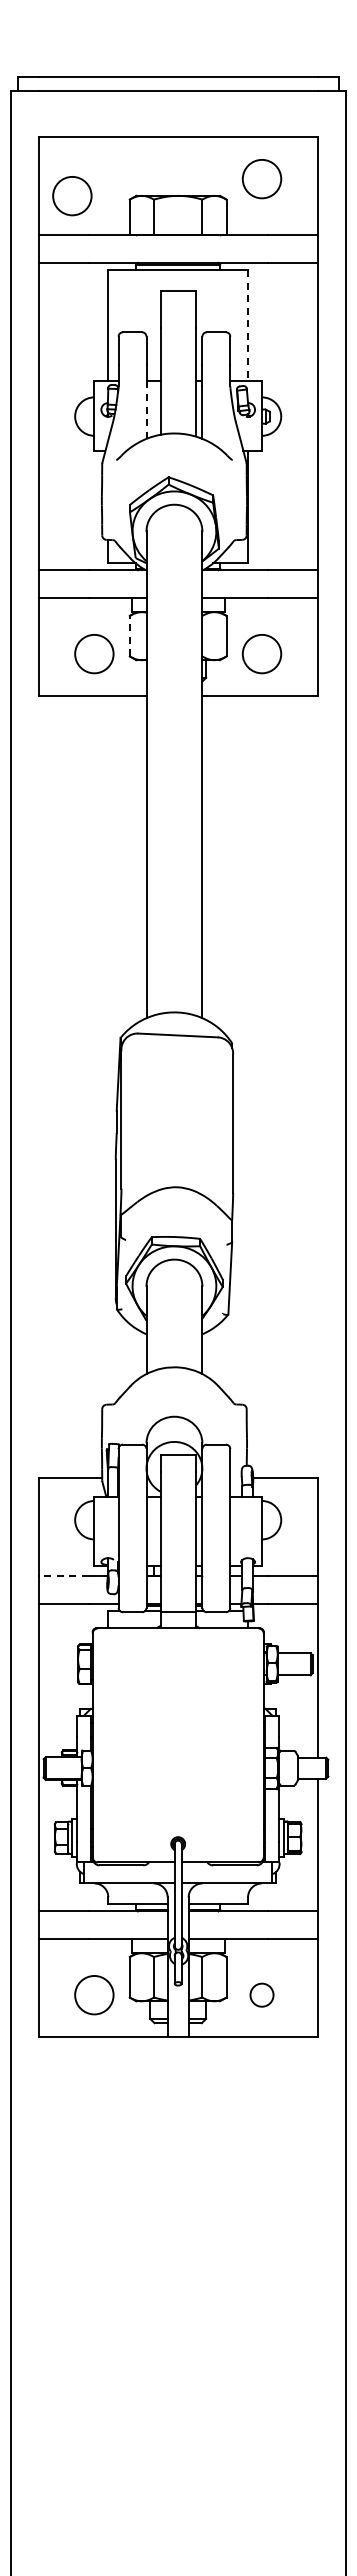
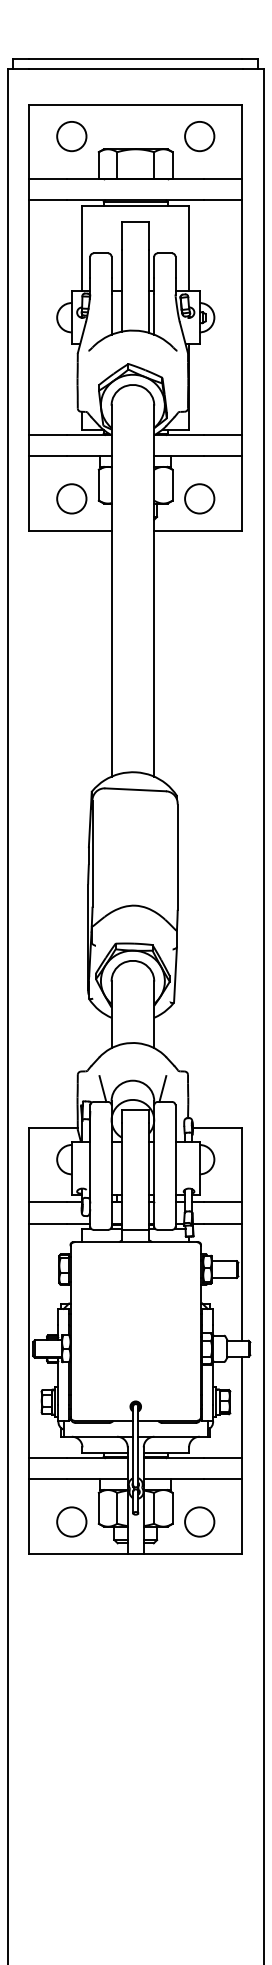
circle: (72, 196) -> (71, 136), moved
line: (248, 325) -> (189, 248), dashed -> solid
line: (146, 411) -> (111, 313), dashed -> solid
line: (129, 635) -> (98, 484), dashed -> solid
line: (134, 1427) -> (102, 1088), added
line: (213, 1427) -> (162, 1088), added
line: (63, 1576) -> (48, 1202), dashed -> solid
circle: (261, 1994) -> (199, 1521), size x1.67

